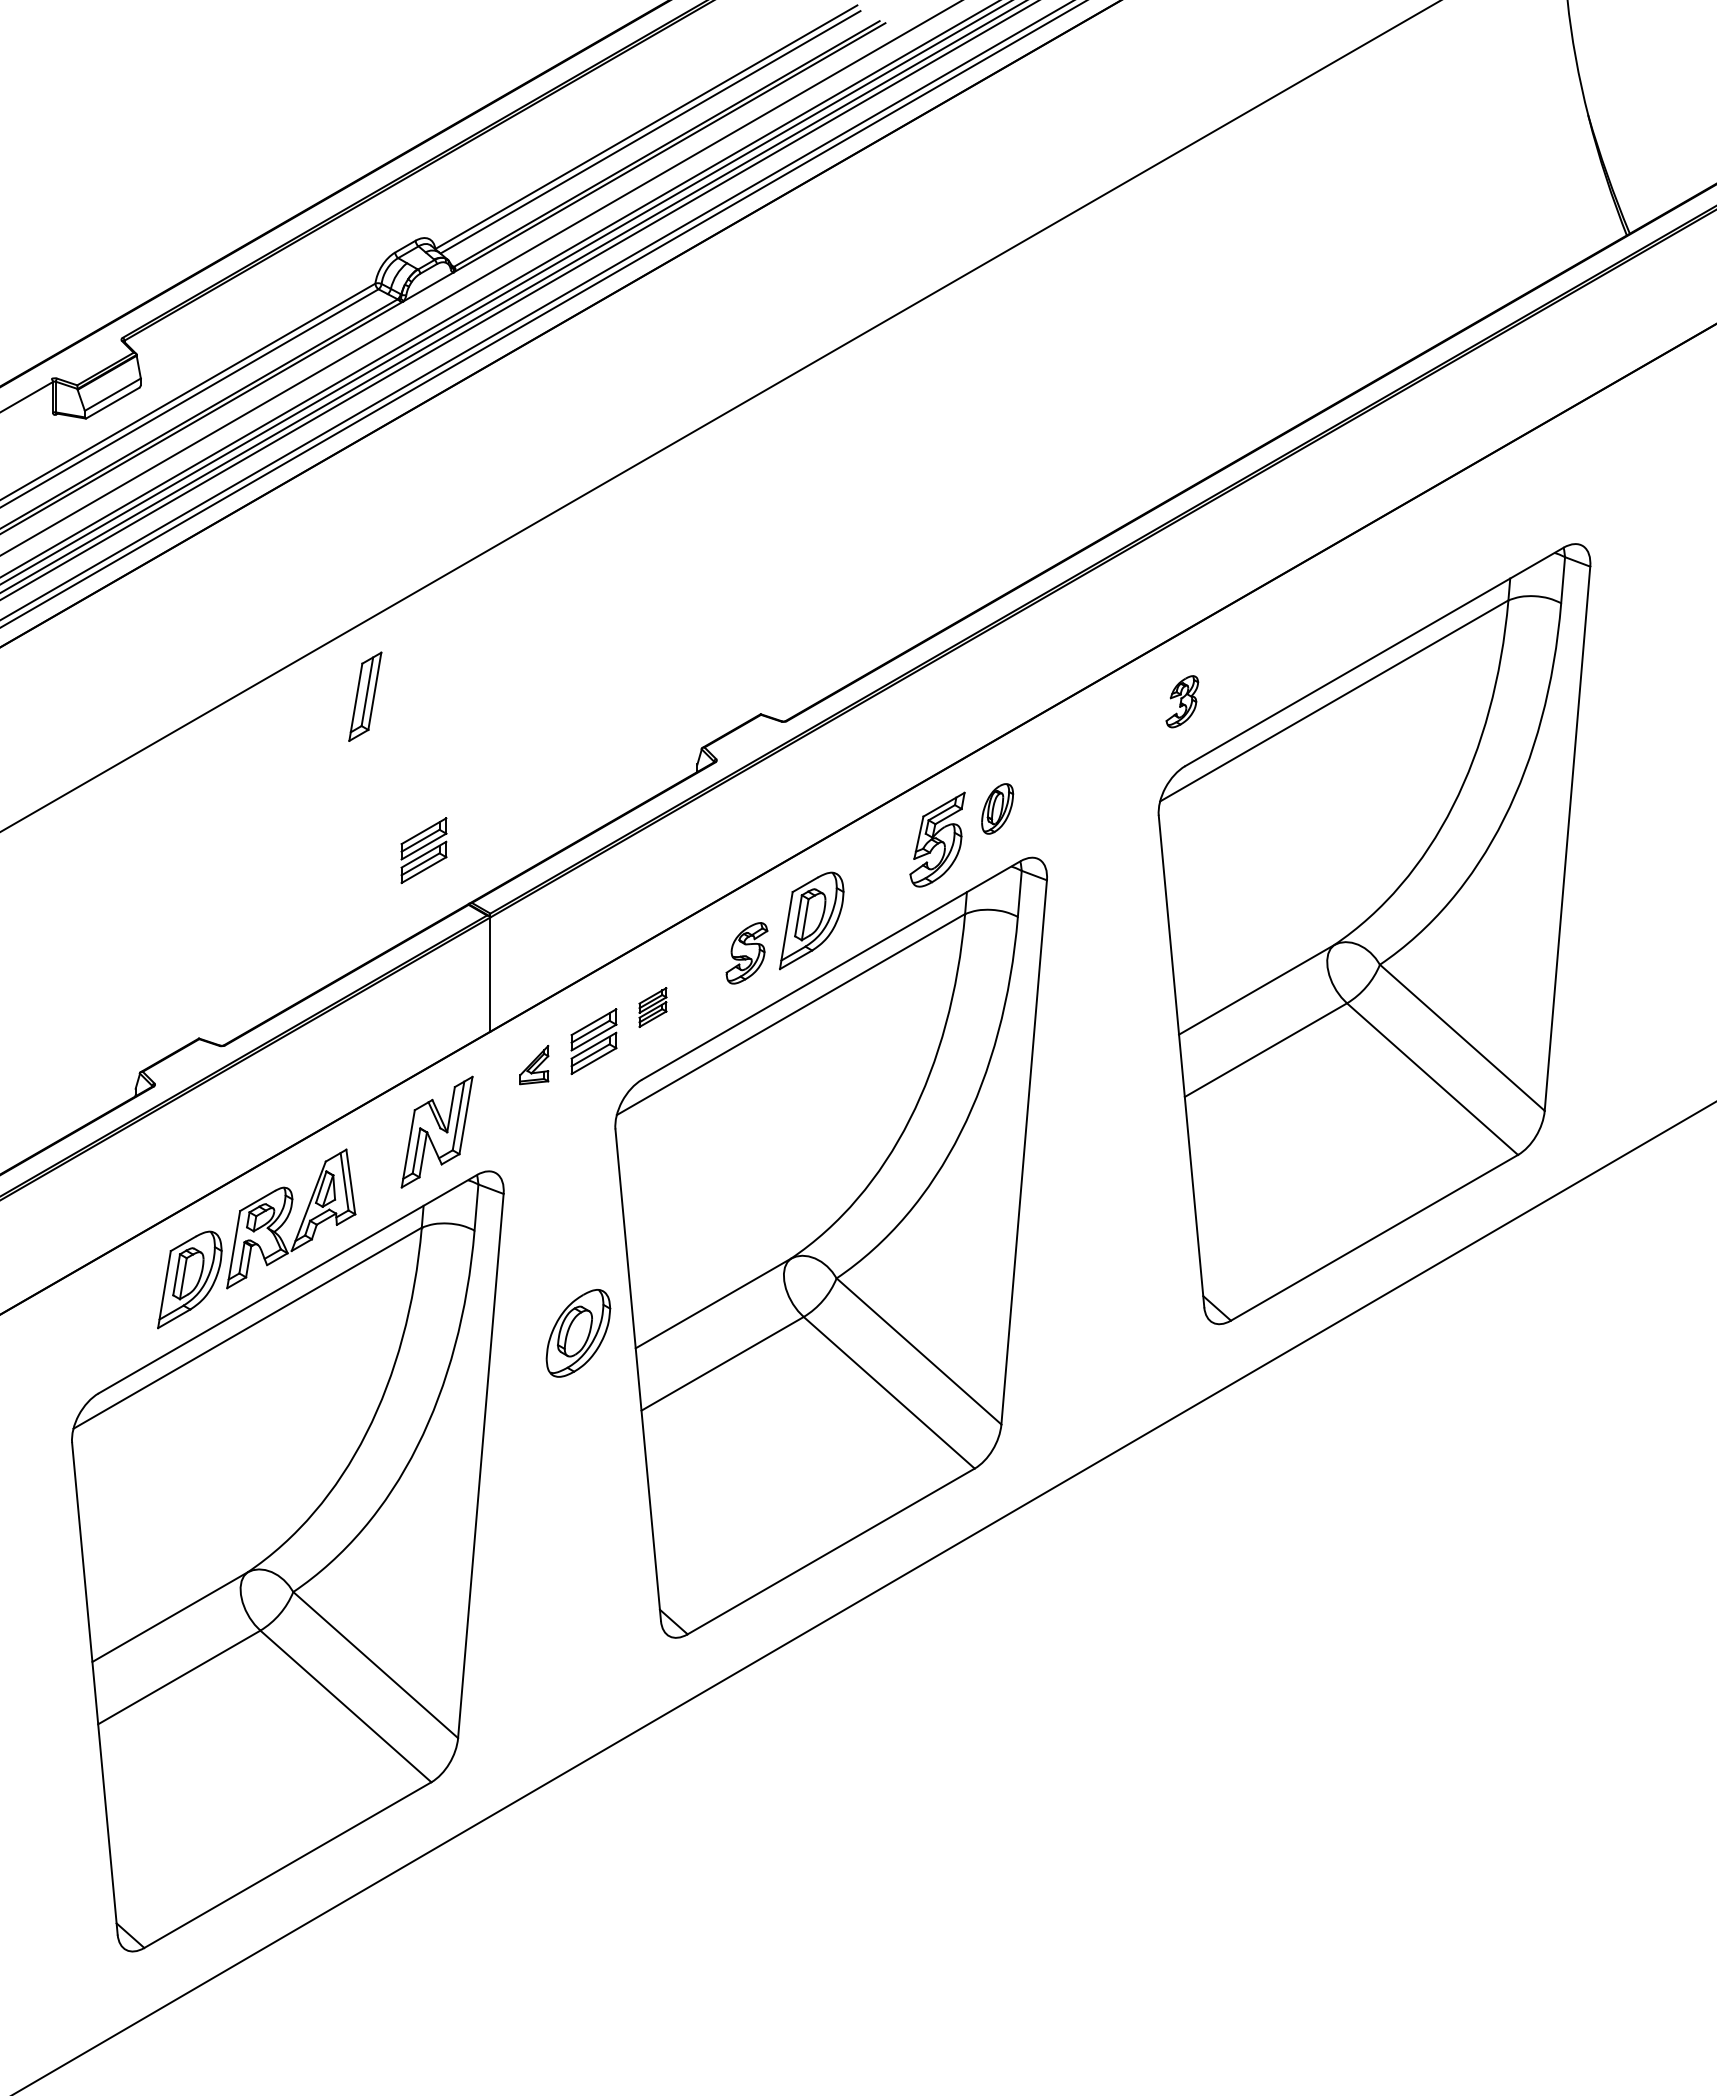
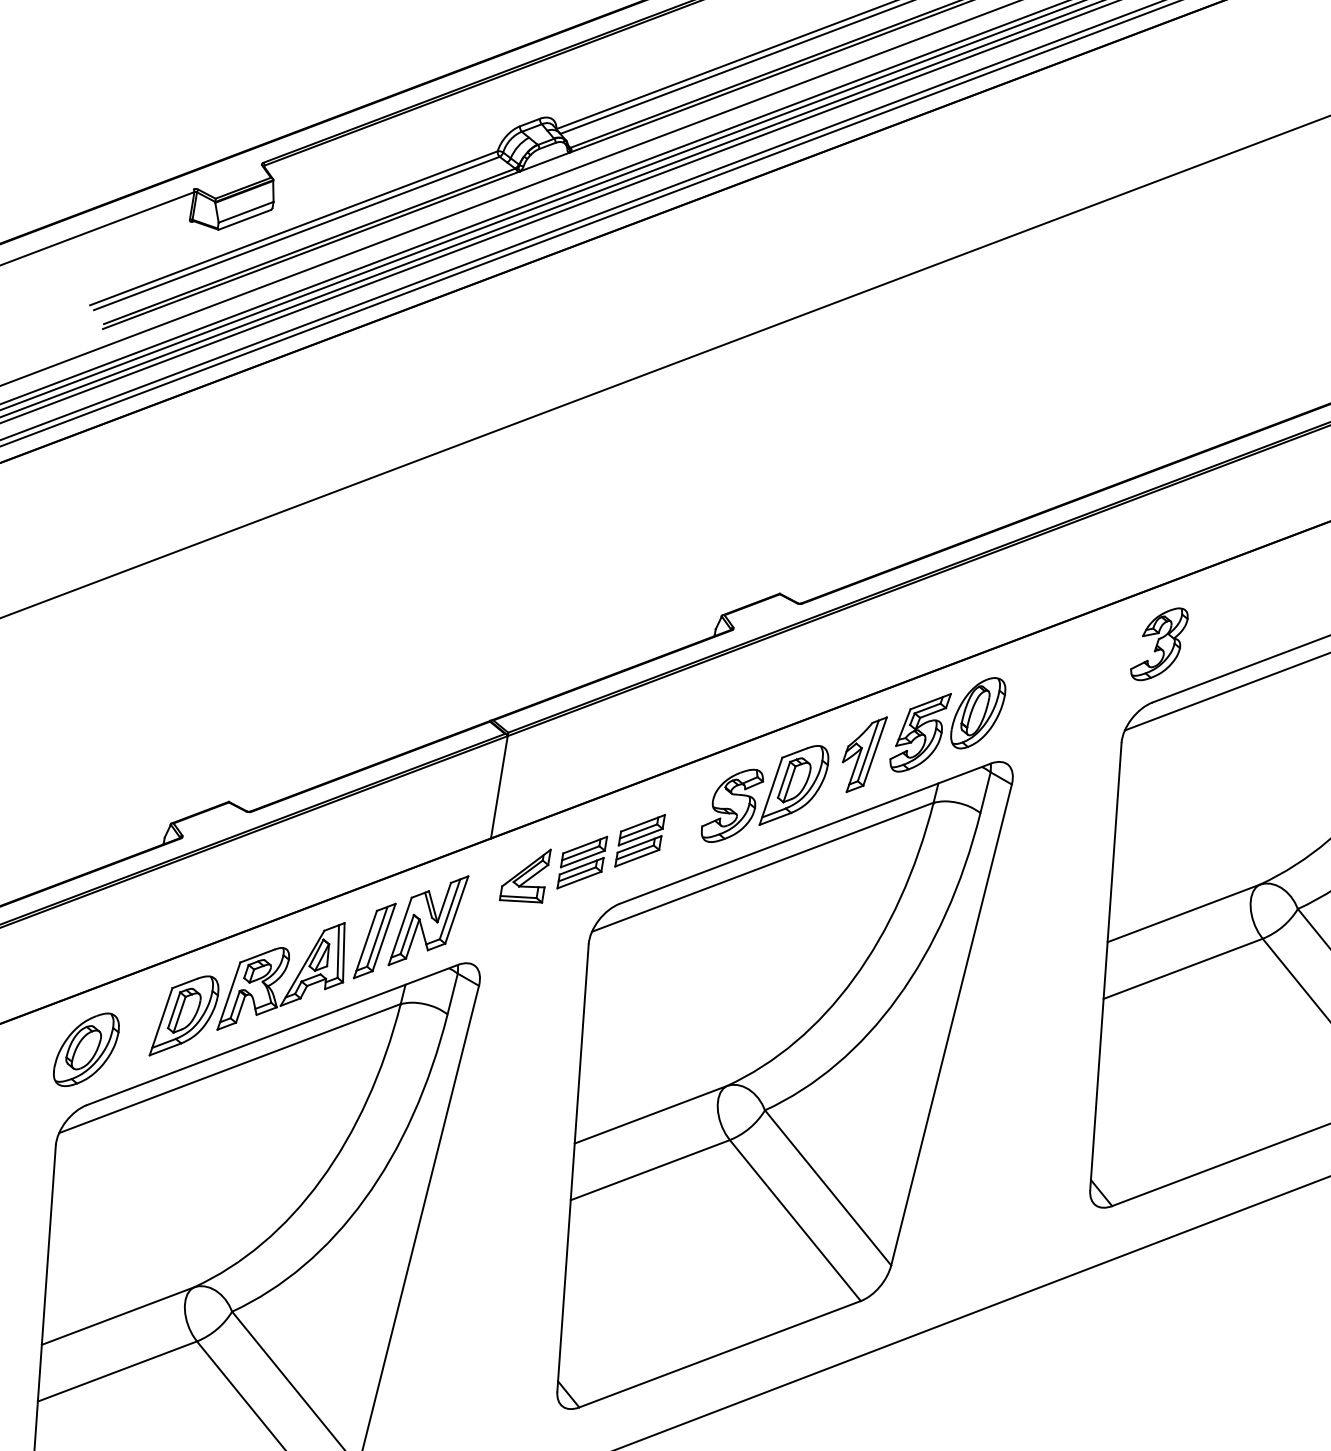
part: (365, 696) -> (374, 940), moved
part: (1182, 701) -> (1159, 644), size x1.67
part: (997, 808) -> (978, 712), size x1.67
part: (423, 850) -> (457, 666), removed
part: (879, 873) -> (862, 753), added
part: (746, 953) -> (731, 806), size x1.43
part: (652, 1007) -> (639, 840), size x1.67
part: (534, 1064) -> (525, 874), size x1.67
part: (578, 1333) -> (86, 1049), moved

